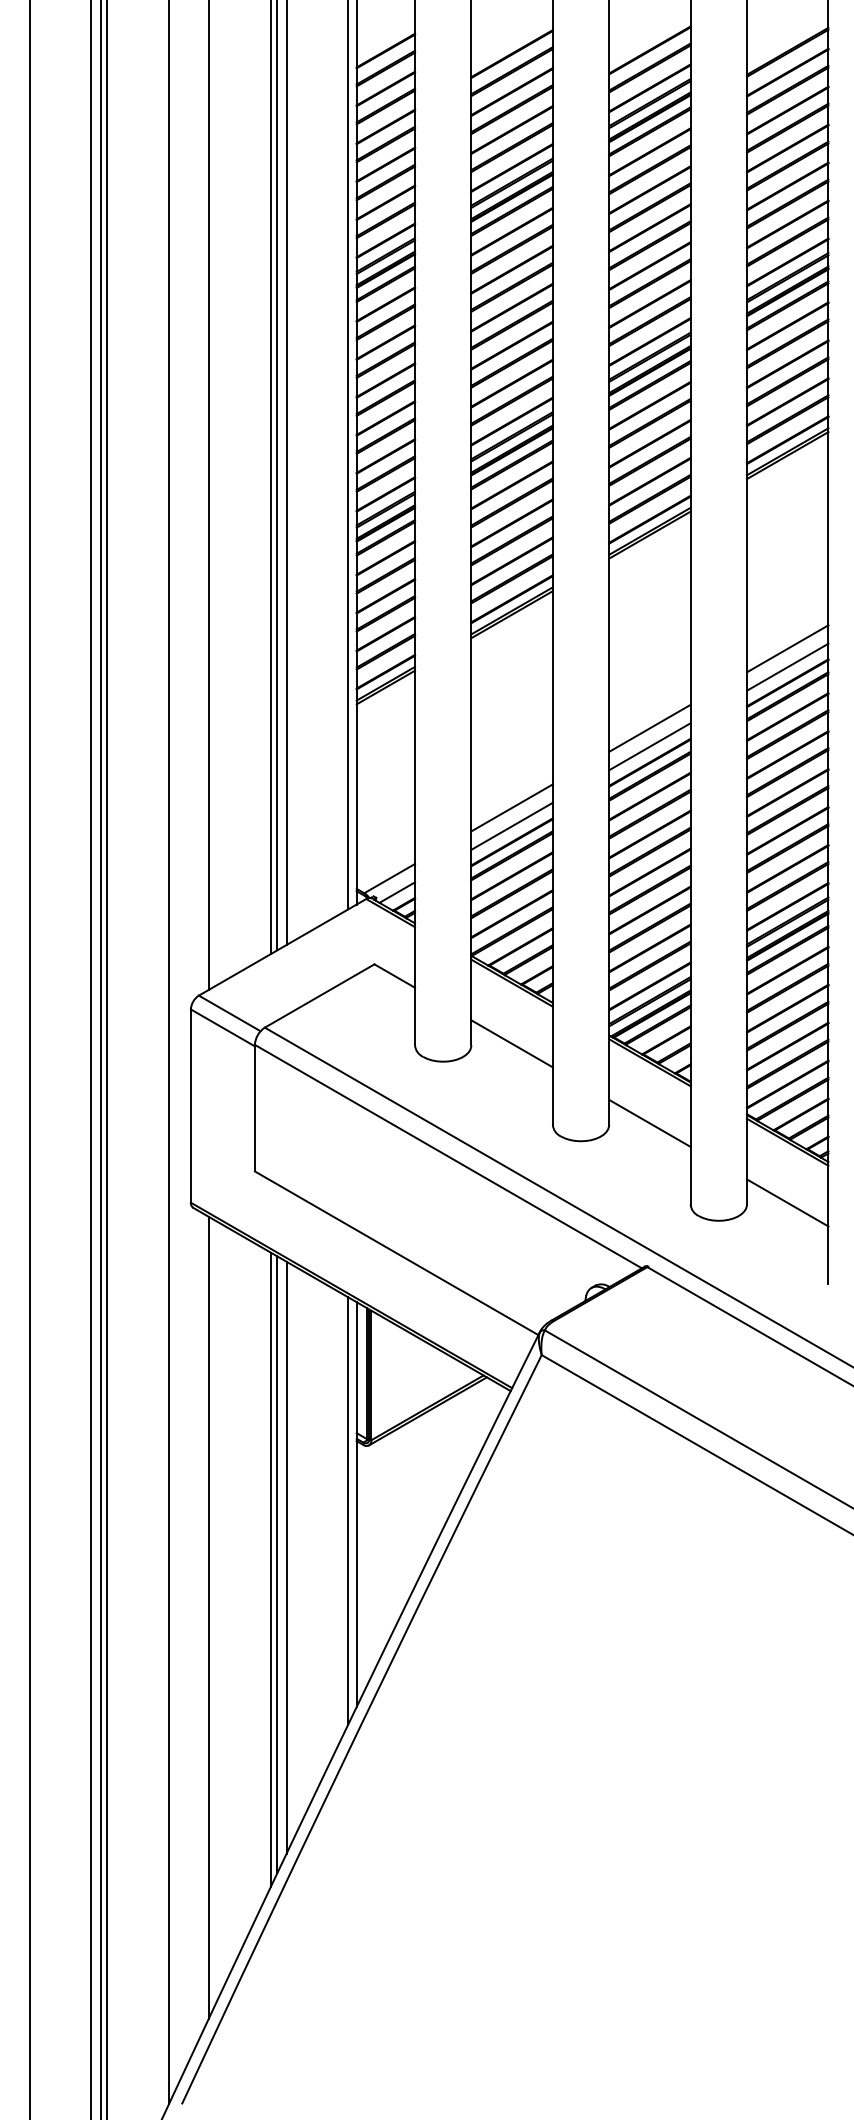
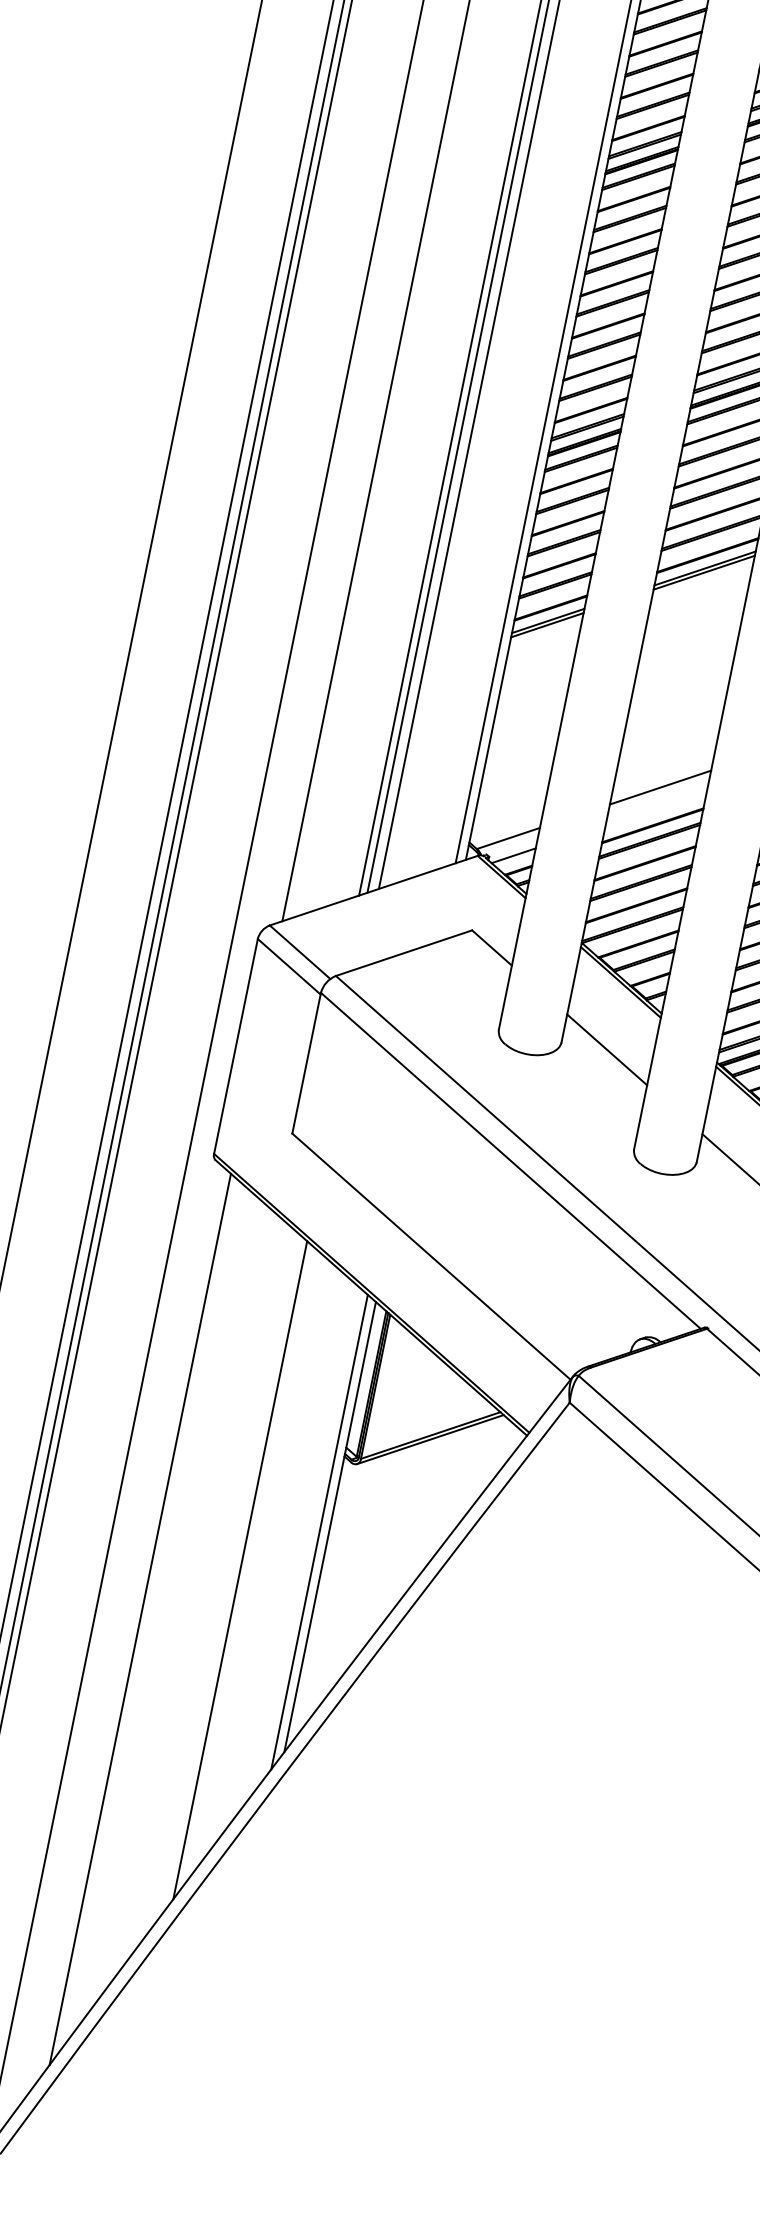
line: (511, 825) -> (655, 806), removed
line: (277, 1564) -> (228, 1575), removed
line: (270, 1569) -> (219, 1579), removed

